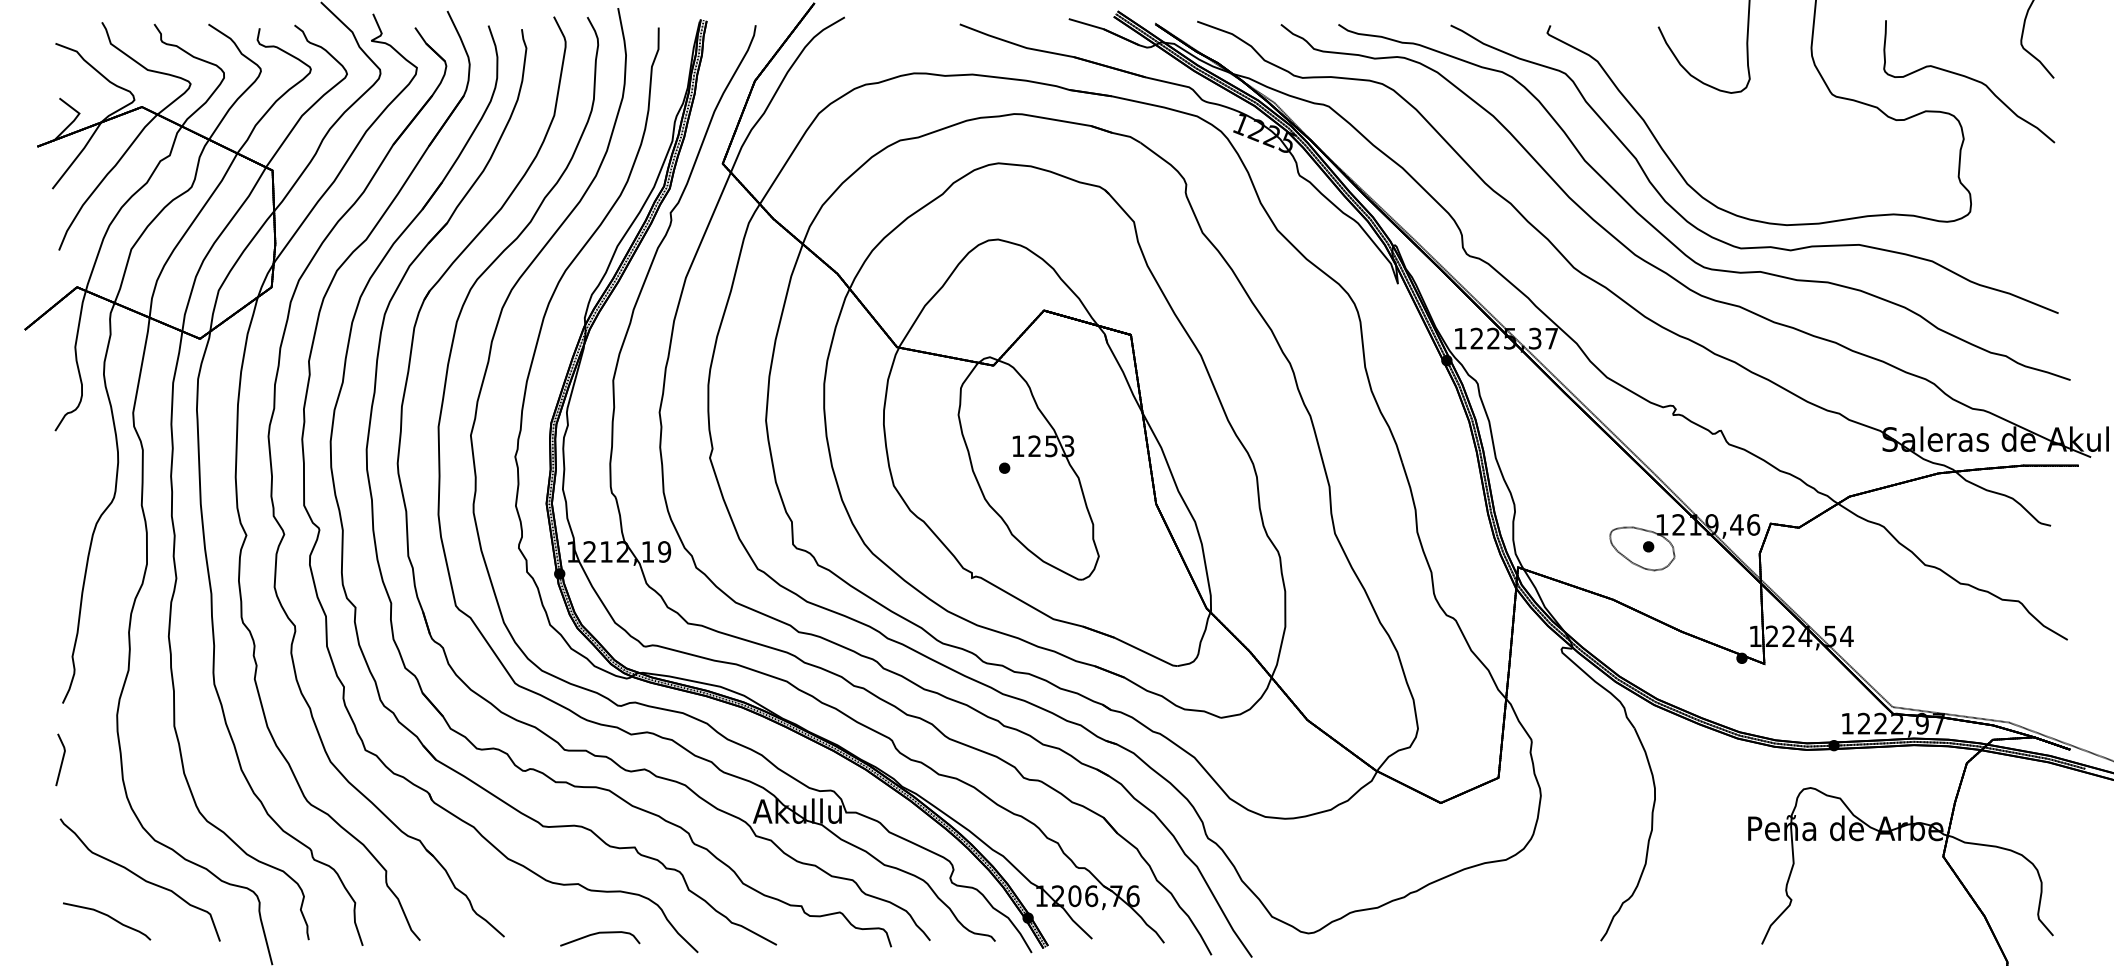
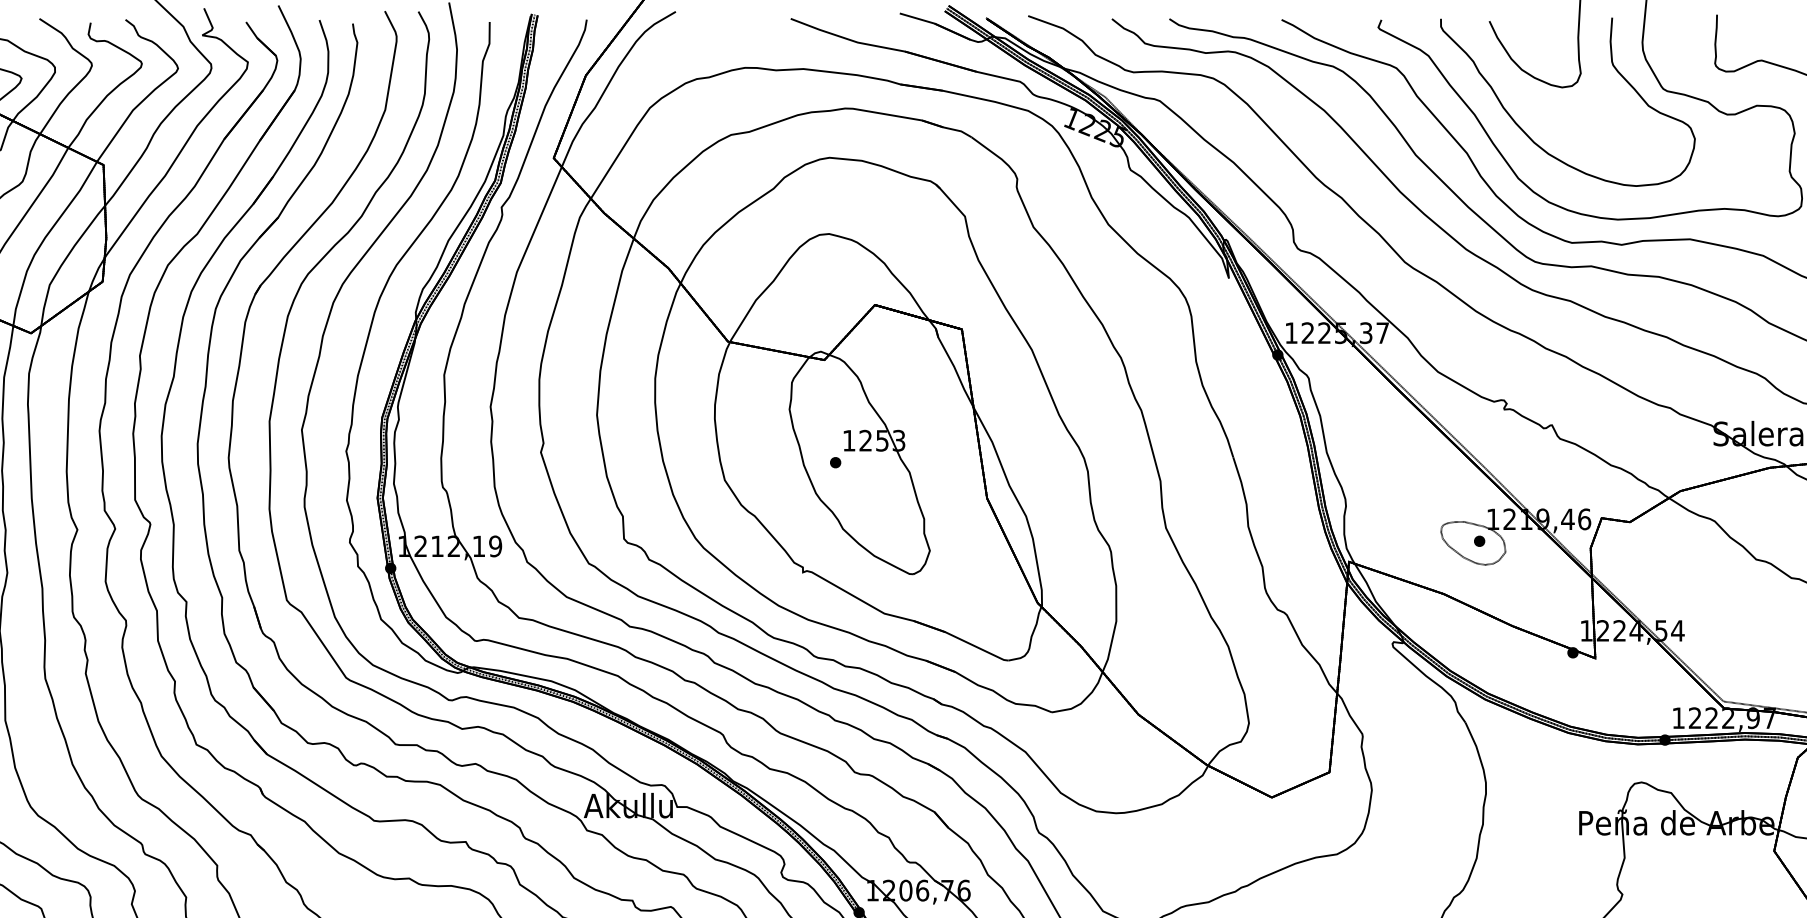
part: (1700, 143) -> (1531, 137), added

